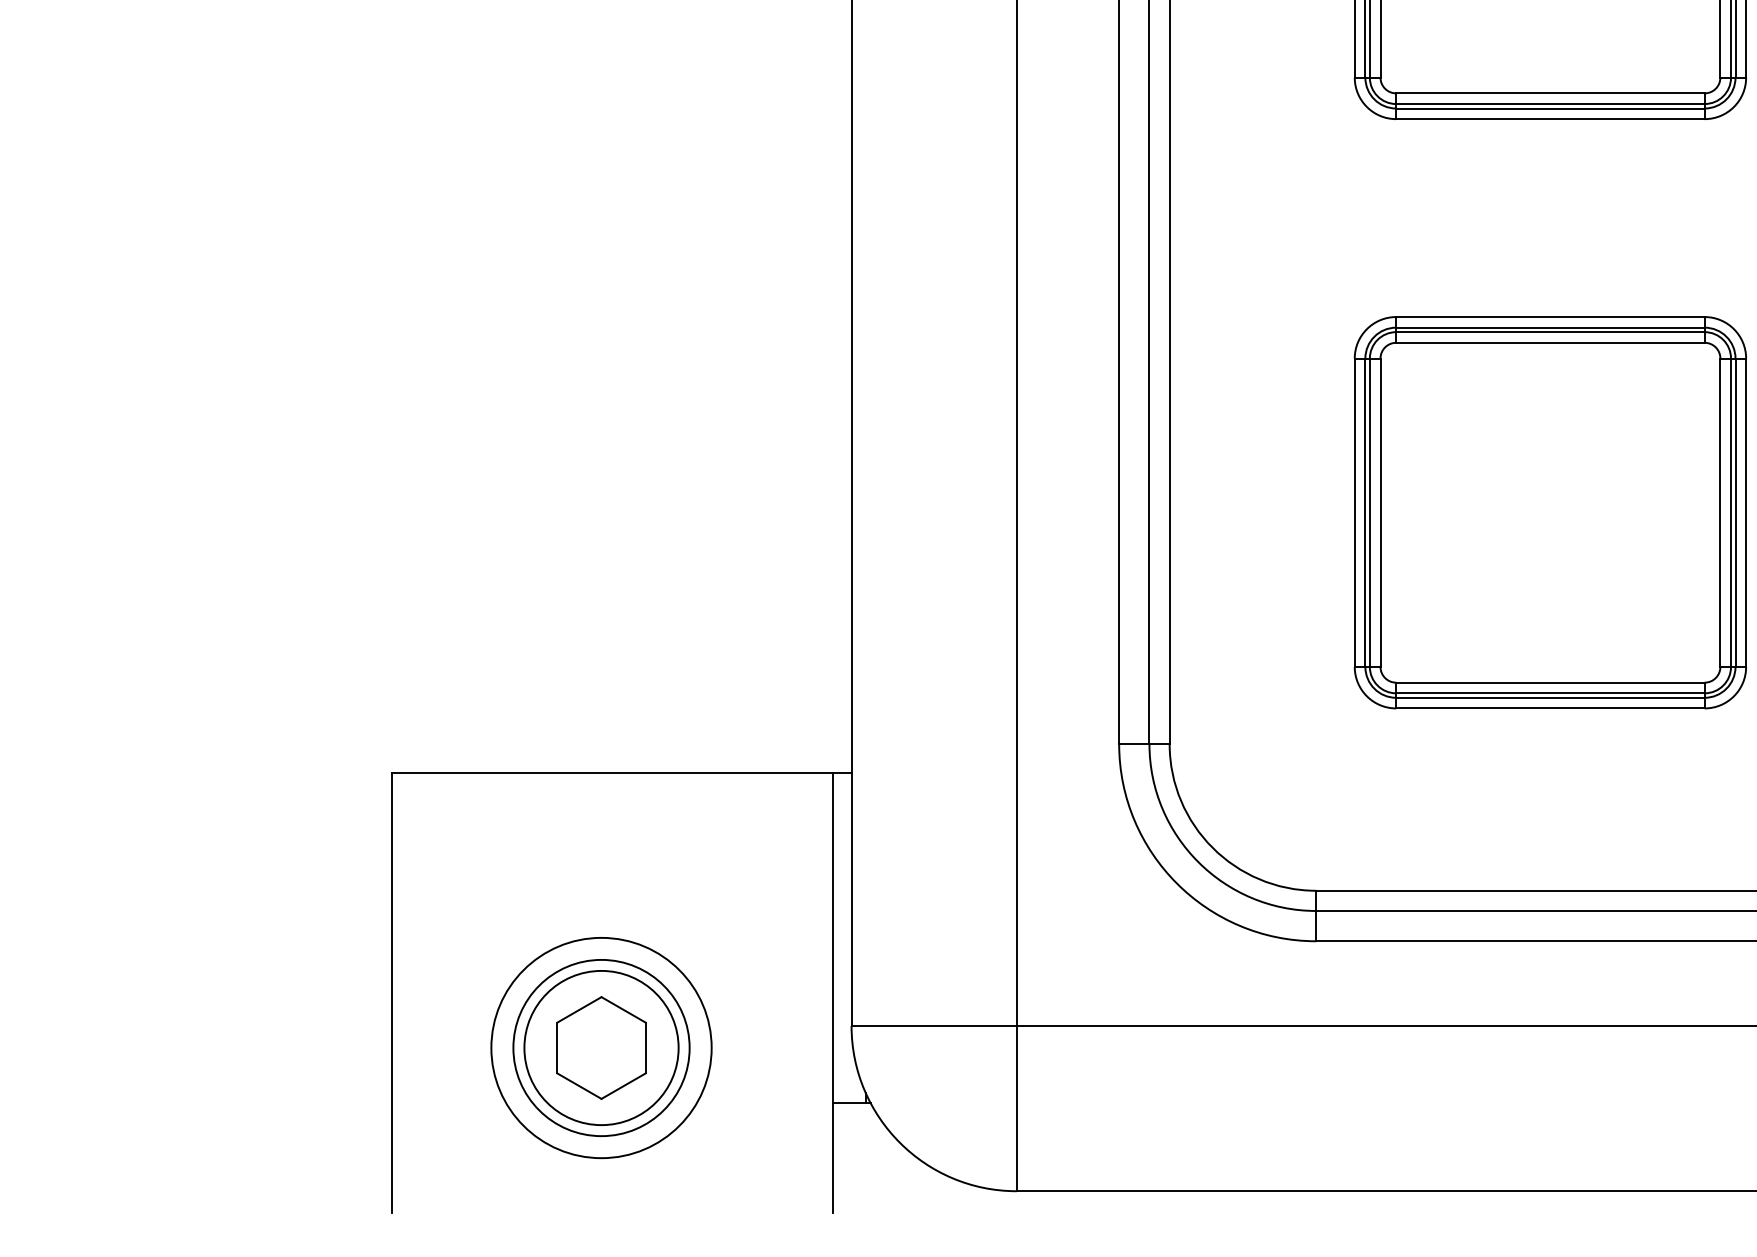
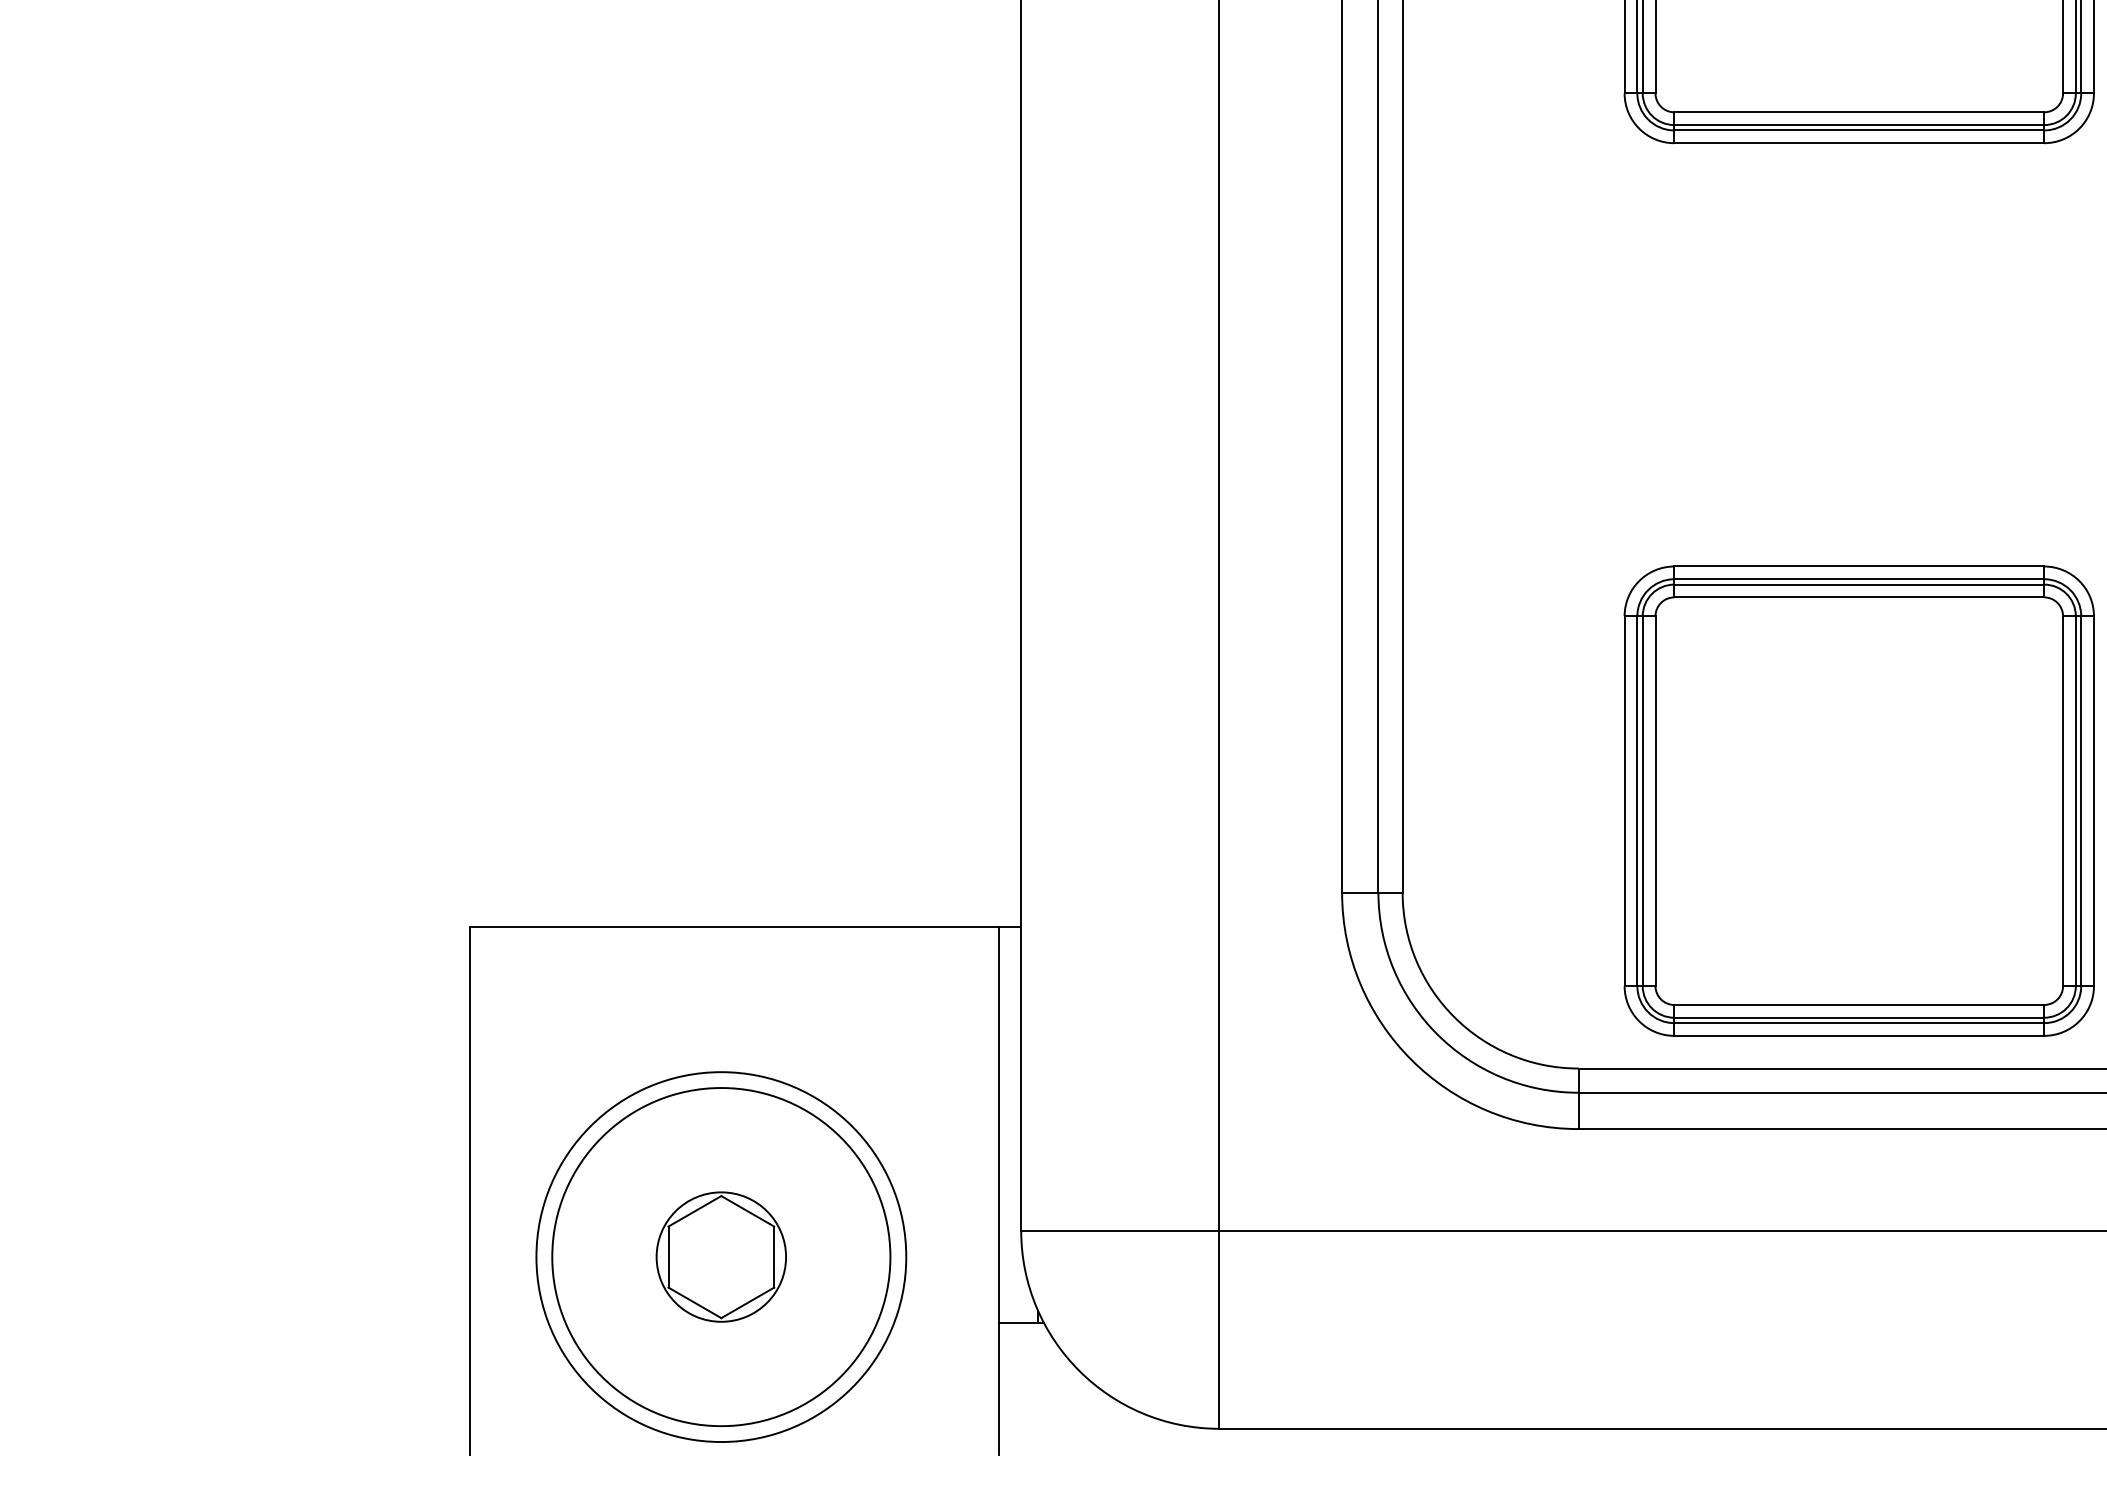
part: (1549, 512) -> (1858, 800), moved
circle: (600, 1047) -> (720, 1256), size x0.7
circle: (601, 1047) -> (721, 1256), size x1.6
circle: (601, 1048) -> (721, 1257), size x1.4

